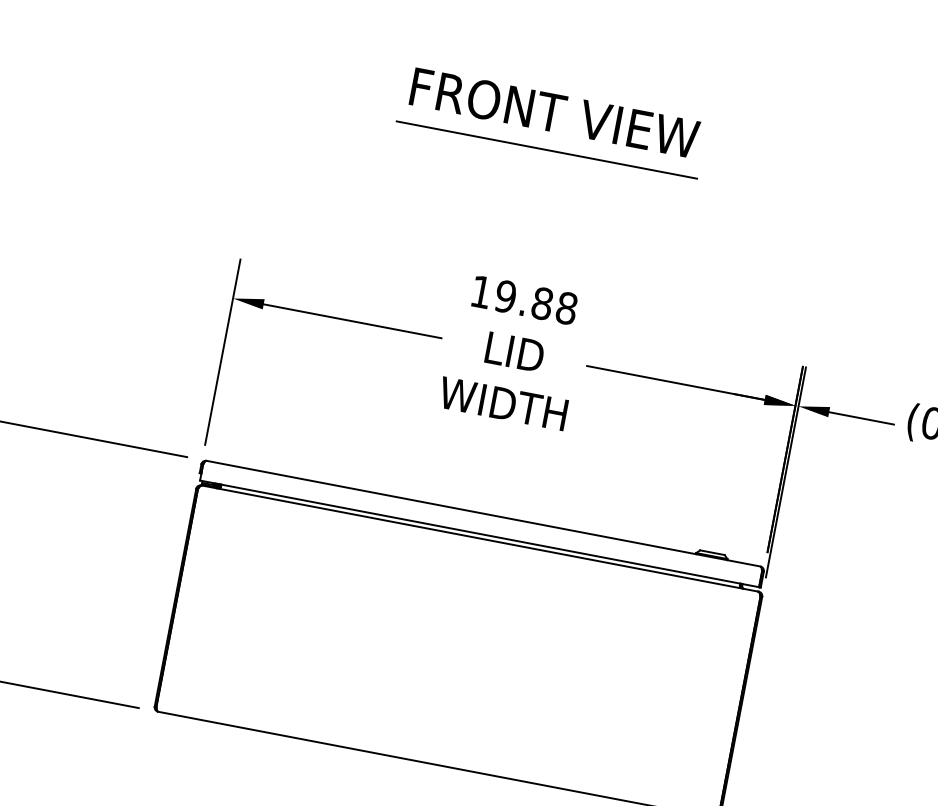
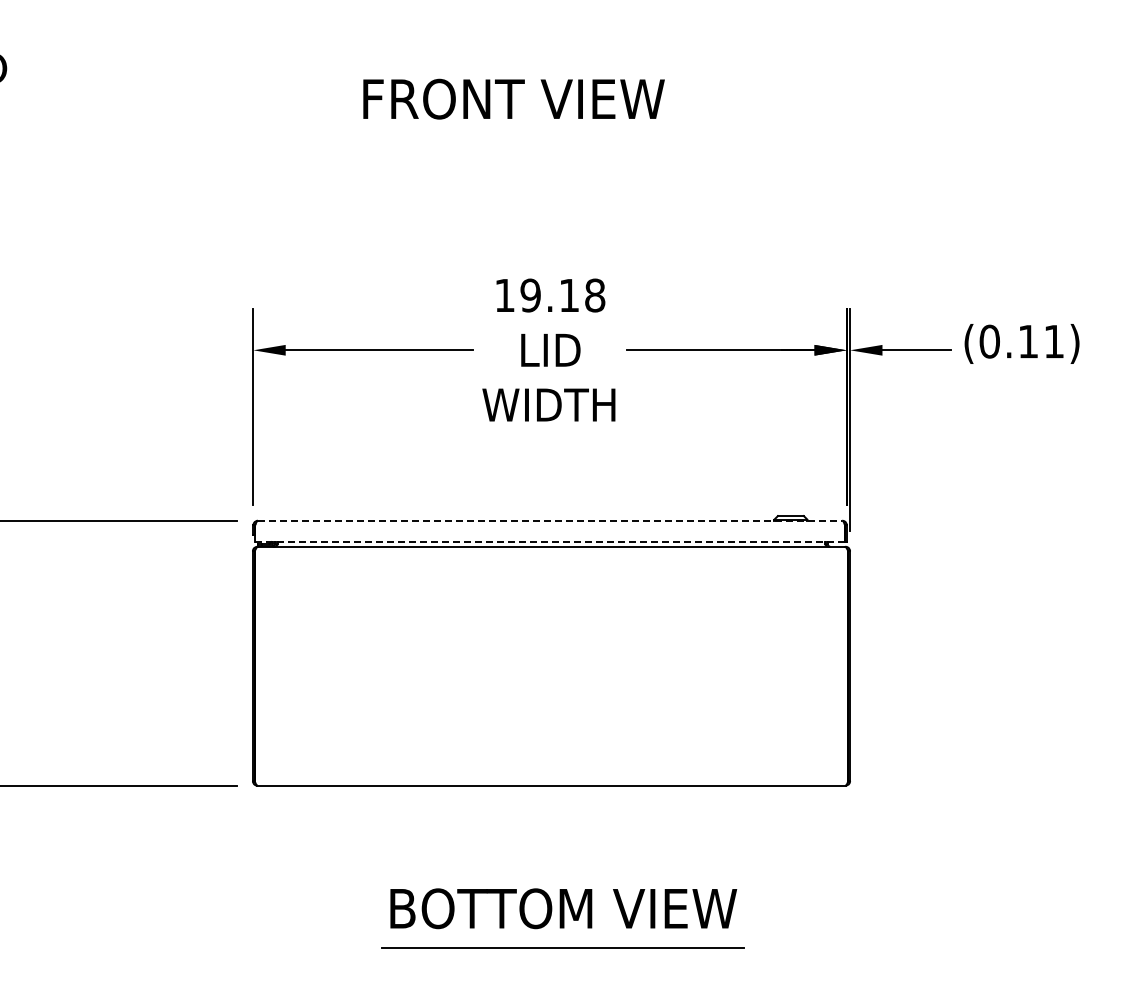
text: (554, 112) -> (513, 98), moved
line: (546, 150) -> (543, 138), removed
text: (542, 303) -> (569, 295), 19.88 -> 19.18
line: (483, 513) -> (550, 520), solid -> dashed
line: (479, 534) -> (550, 542), solid -> dashed

